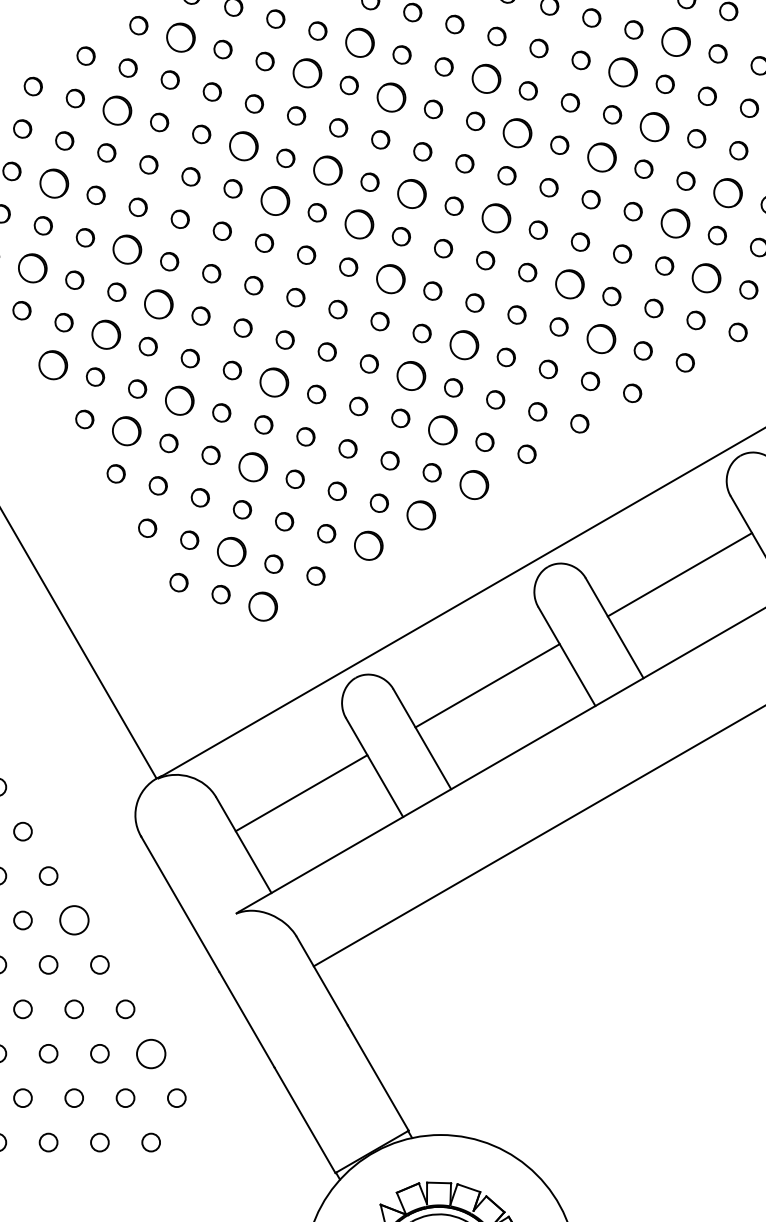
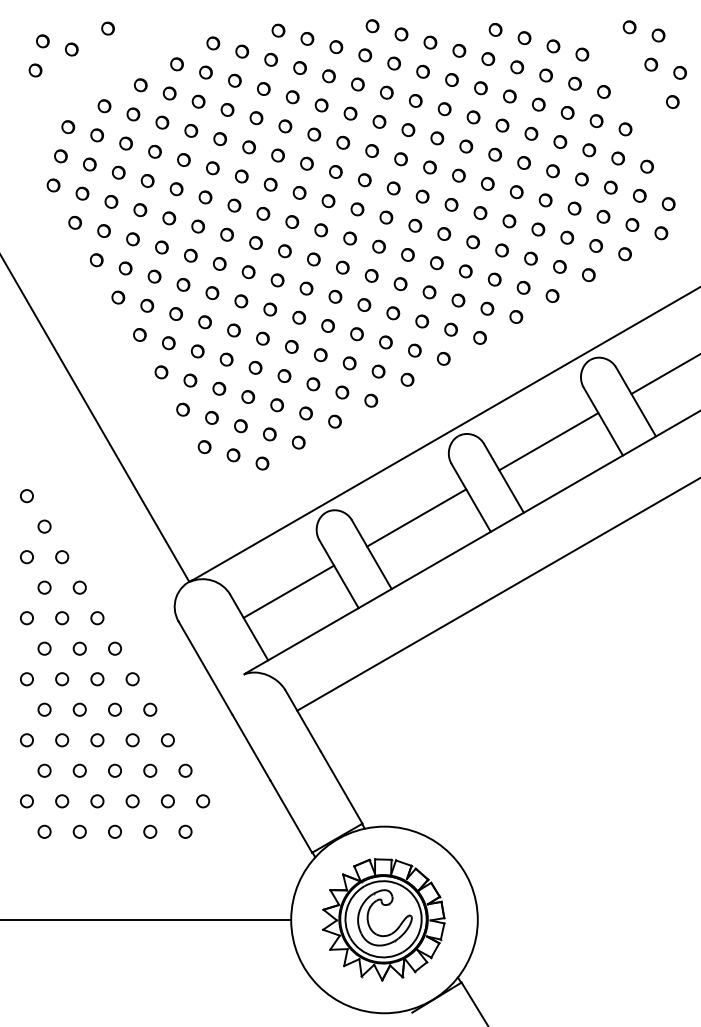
part: (180, 37) -> (205, 72), size x0.62
part: (675, 41) -> (545, 75), size x0.62
part: (359, 43) -> (328, 76), size x0.62
part: (622, 72) -> (509, 96), size x0.62
part: (306, 73) -> (292, 97), size x0.62
part: (485, 78) -> (415, 100), size x0.62
part: (391, 97) -> (350, 113), size x0.62
part: (117, 110) -> (162, 122), size x0.62
part: (654, 126) -> (531, 133), size x0.62
part: (517, 133) -> (437, 138), size x0.62
part: (242, 146) -> (248, 147), size x0.62
part: (600, 156) -> (494, 154), size x0.62
part: (327, 169) -> (306, 163), size x0.62
part: (53, 183) -> (118, 172), size x0.62
part: (727, 193) -> (581, 179), size x0.62
part: (411, 194) -> (364, 180), size x0.62
part: (274, 200) -> (270, 184), size x0.62
part: (496, 217) -> (422, 196), size x0.62
part: (675, 223) -> (545, 200), size x0.62
part: (359, 225) -> (328, 201), size x0.62
part: (127, 249) -> (169, 218), size x0.62
part: (31, 267) -> (103, 230), size x0.62
part: (707, 277) -> (567, 237), size x0.62
part: (389, 279) -> (349, 238), size x0.62
part: (568, 284) -> (472, 242), size x0.62
part: (158, 303) -> (190, 255), size x0.62
part: (106, 334) -> (154, 276), size x0.62
part: (600, 338) -> (494, 279), size x0.62
part: (464, 346) -> (400, 284), size x0.62
part: (53, 364) -> (118, 297), size x0.62
part: (411, 375) -> (364, 304), size x0.62
part: (274, 382) -> (270, 309), size x0.62
part: (178, 401) -> (204, 322), size x0.62
part: (442, 430) -> (385, 342), size x0.62
part: (126, 431) -> (168, 343), size x0.62
part: (253, 466) -> (255, 367), size x0.62
part: (474, 484) -> (407, 379), size x0.62
part: (421, 514) -> (371, 400), size x0.62
part: (367, 545) -> (334, 421), size x0.62
part: (231, 552) -> (240, 426), size x0.62
part: (263, 606) -> (262, 463), size x0.62
circle: (74, 920) -> (132, 679), size x0.62
circle: (151, 1053) -> (185, 770), size x0.62

